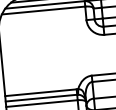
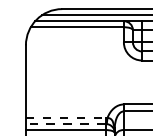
line: (40, 92) -> (65, 117), solid -> dashed
line: (41, 98) -> (65, 124), solid -> dashed

